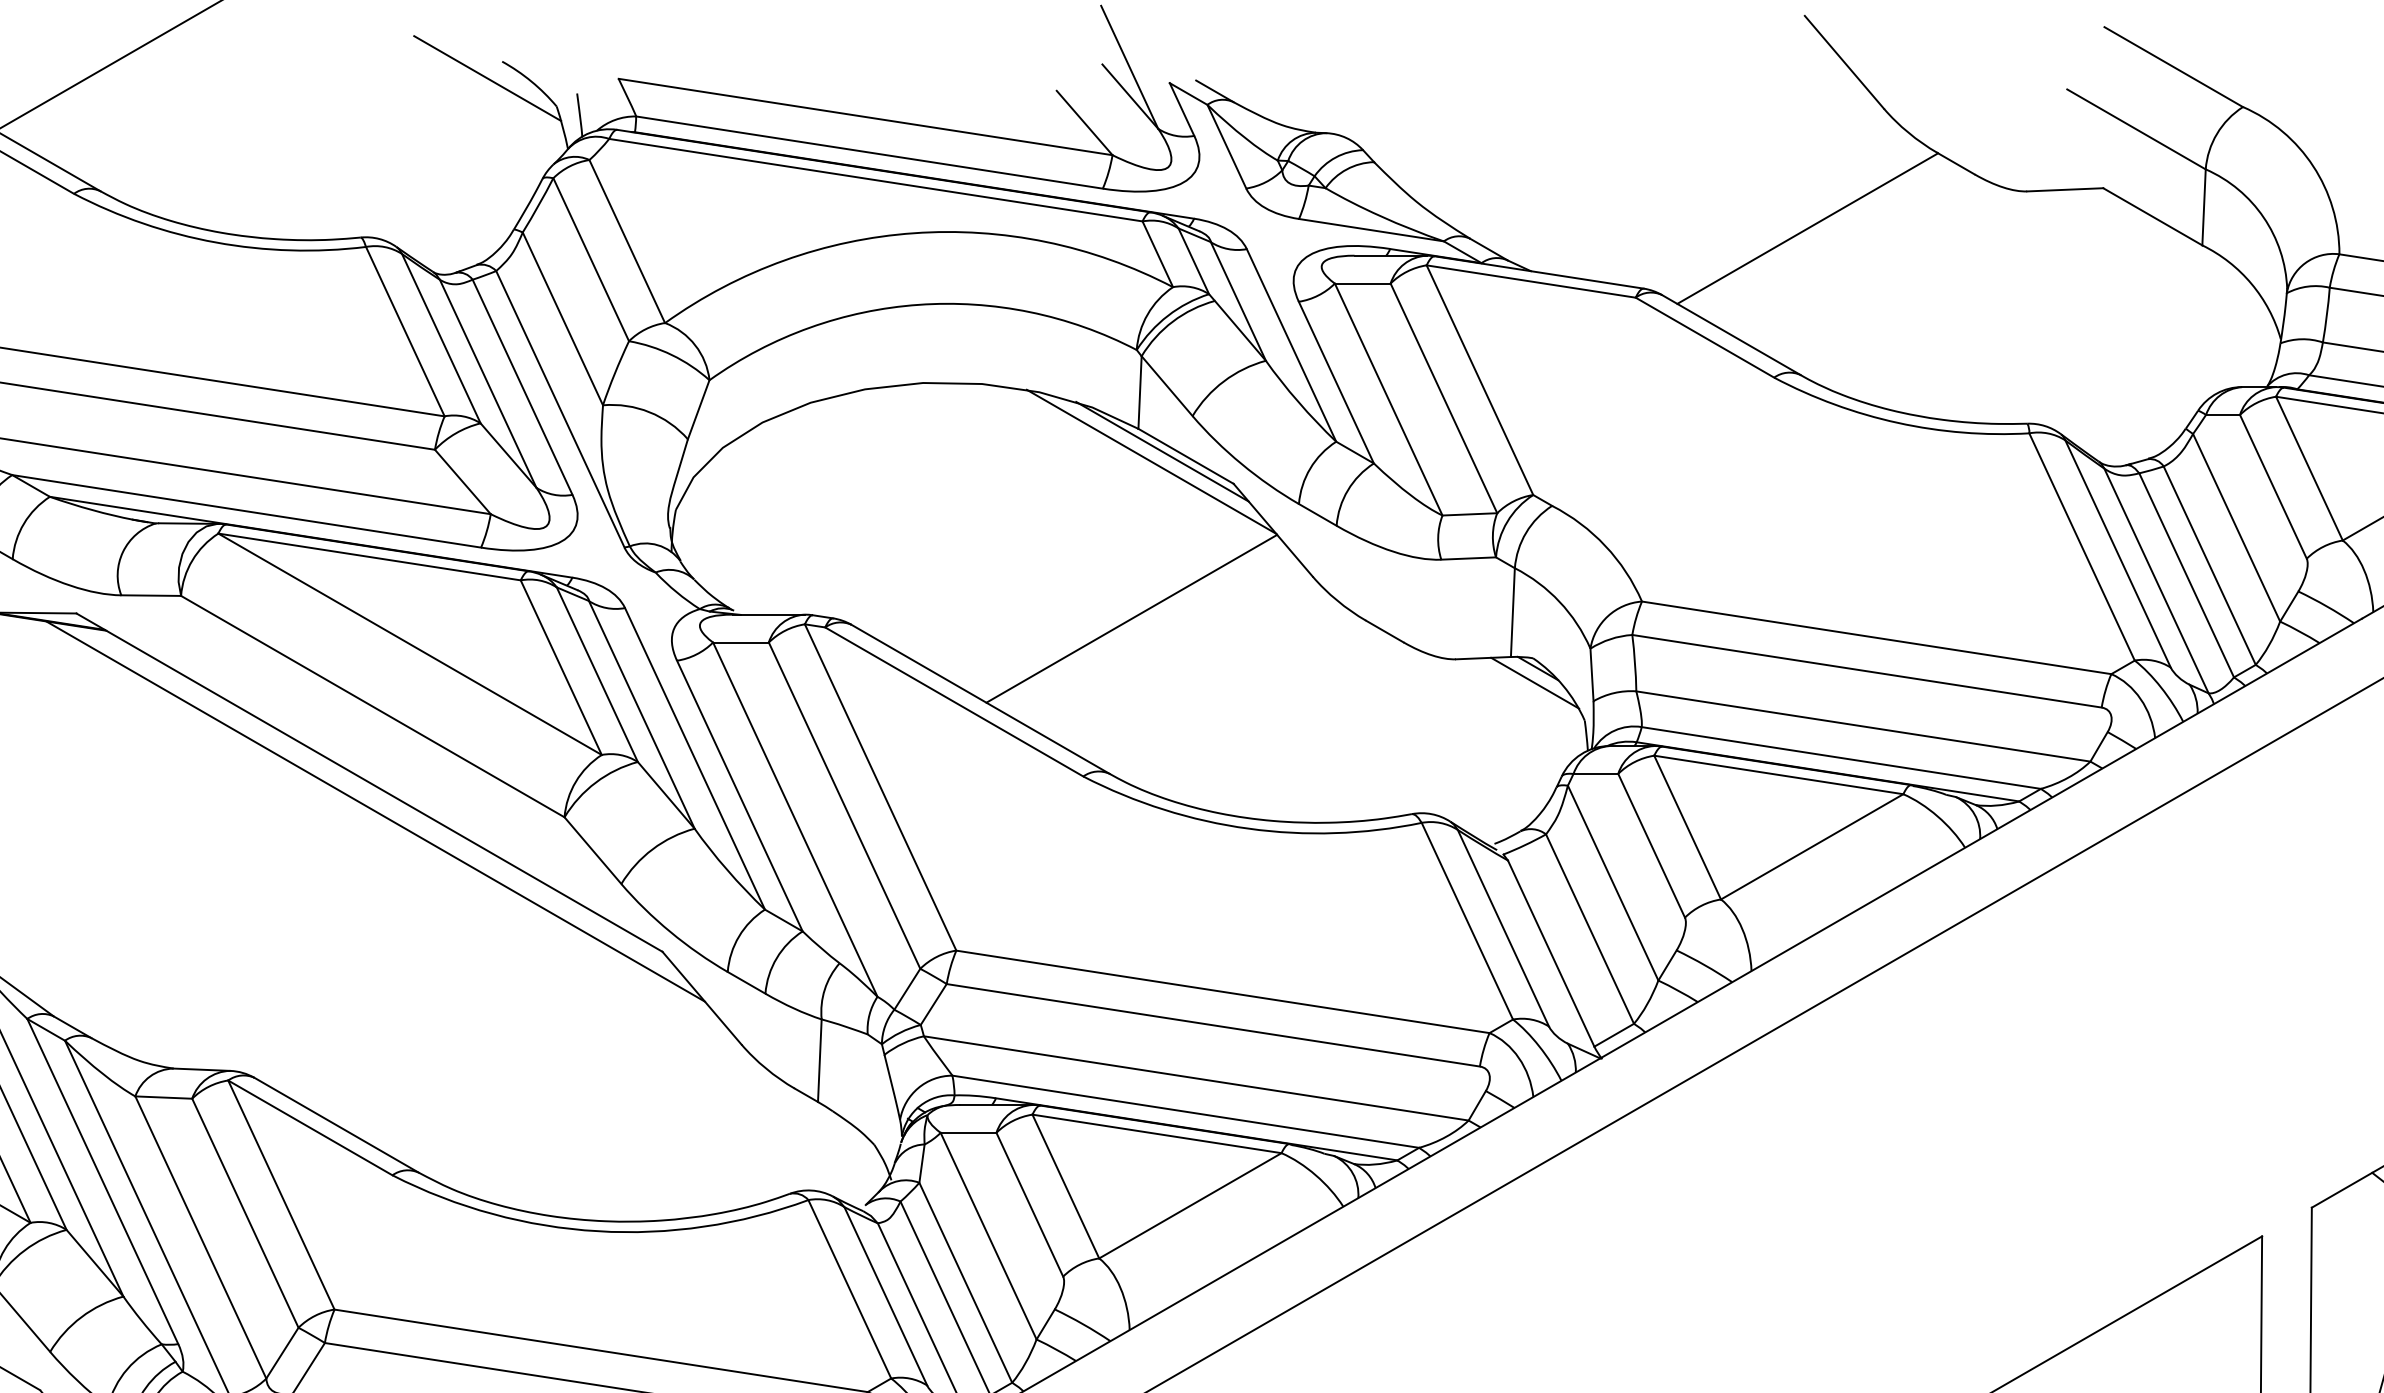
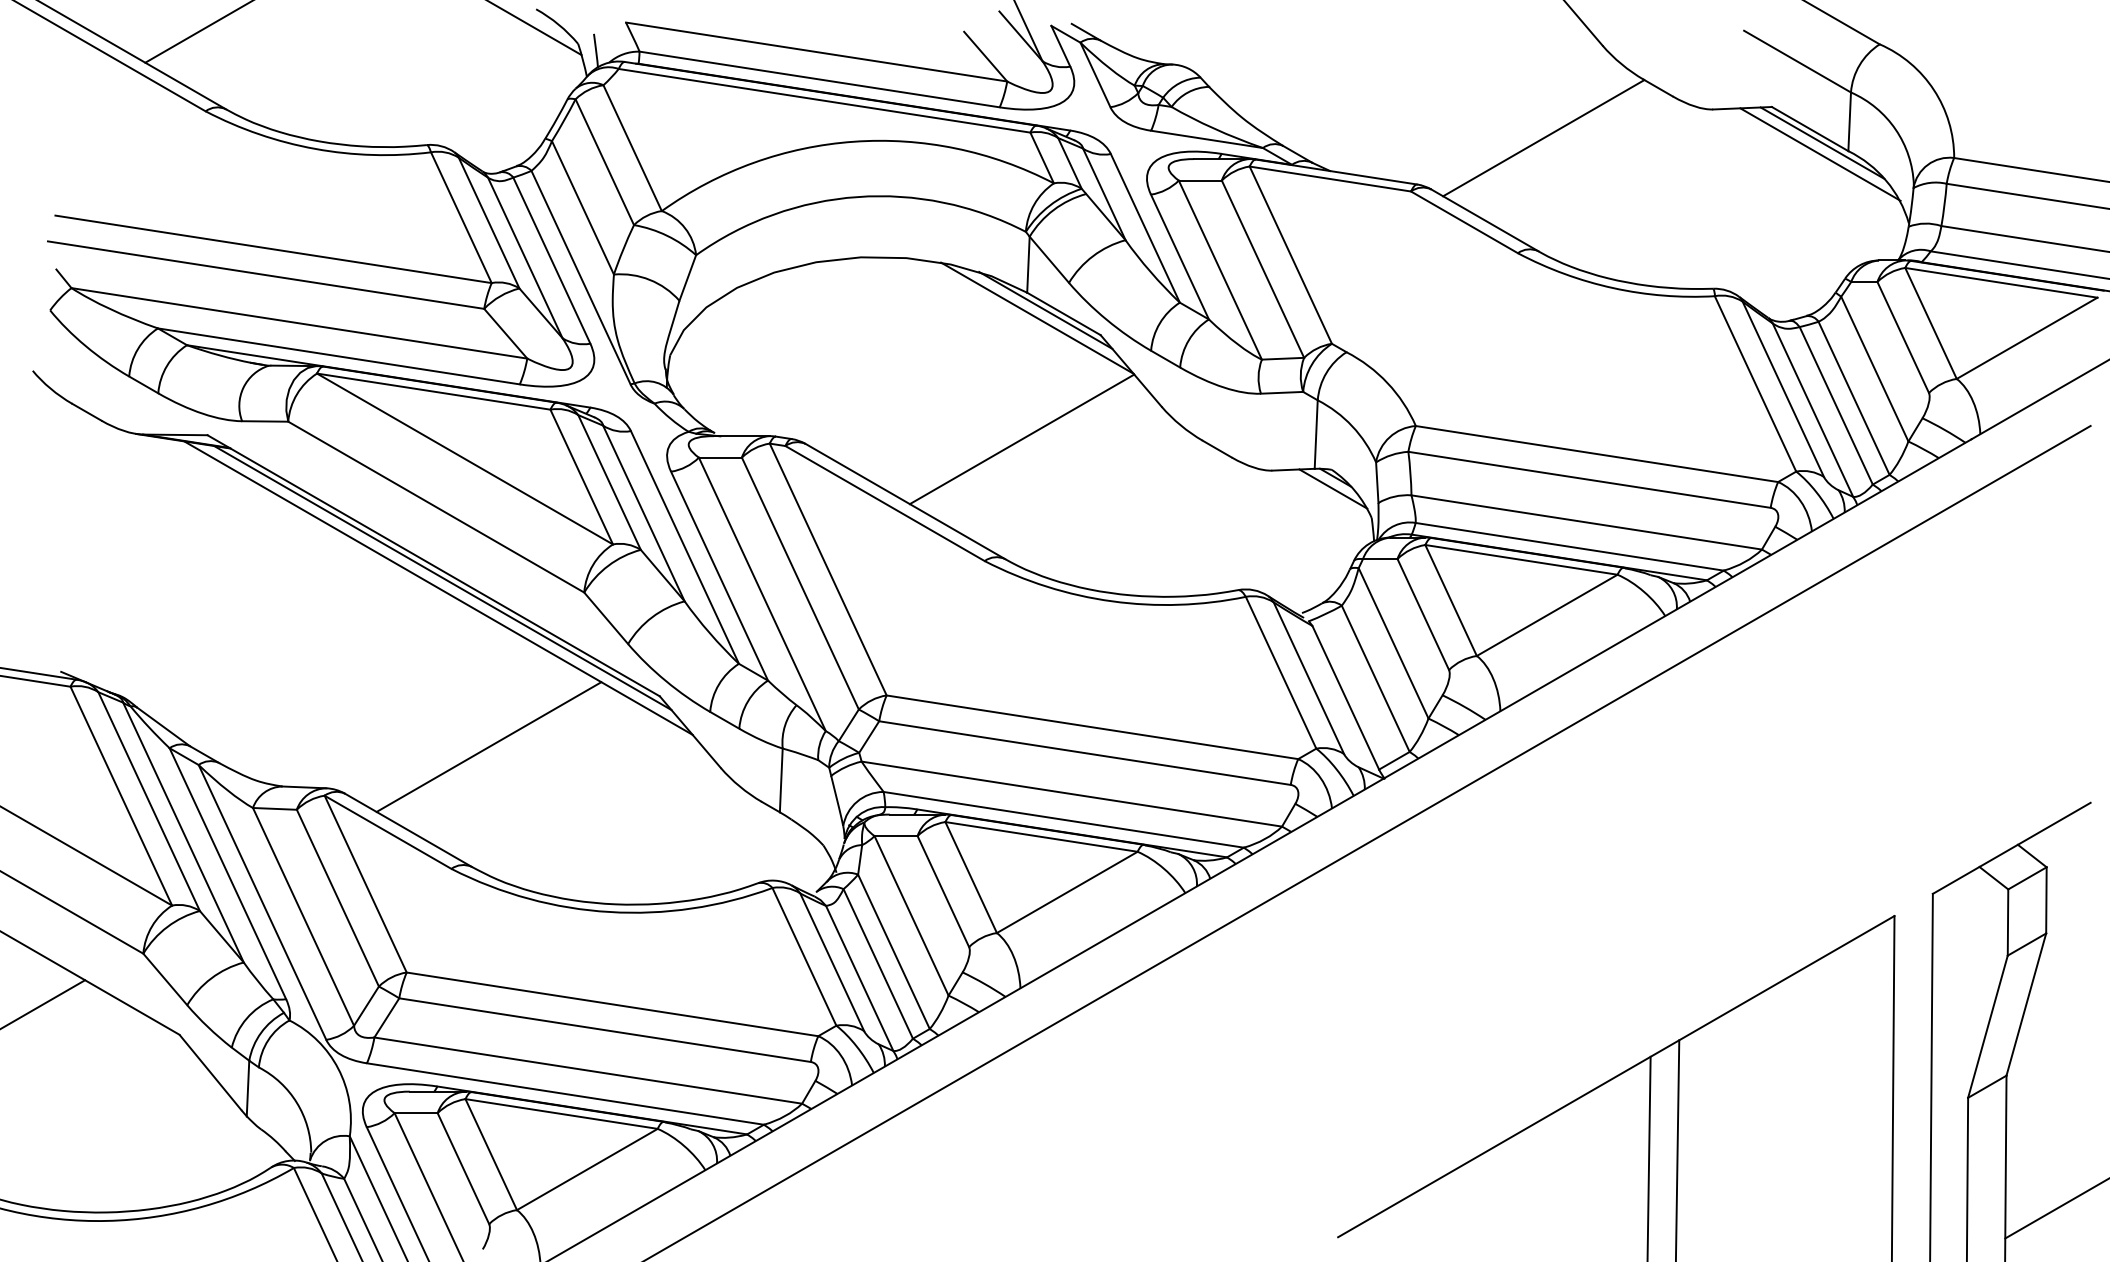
line: (2168, 234) -> (1822, 142), added
line: (2166, 249) -> (1820, 154), added
line: (380, 797) -> (442, 577), added
line: (440, 1016) -> (488, 746), added

